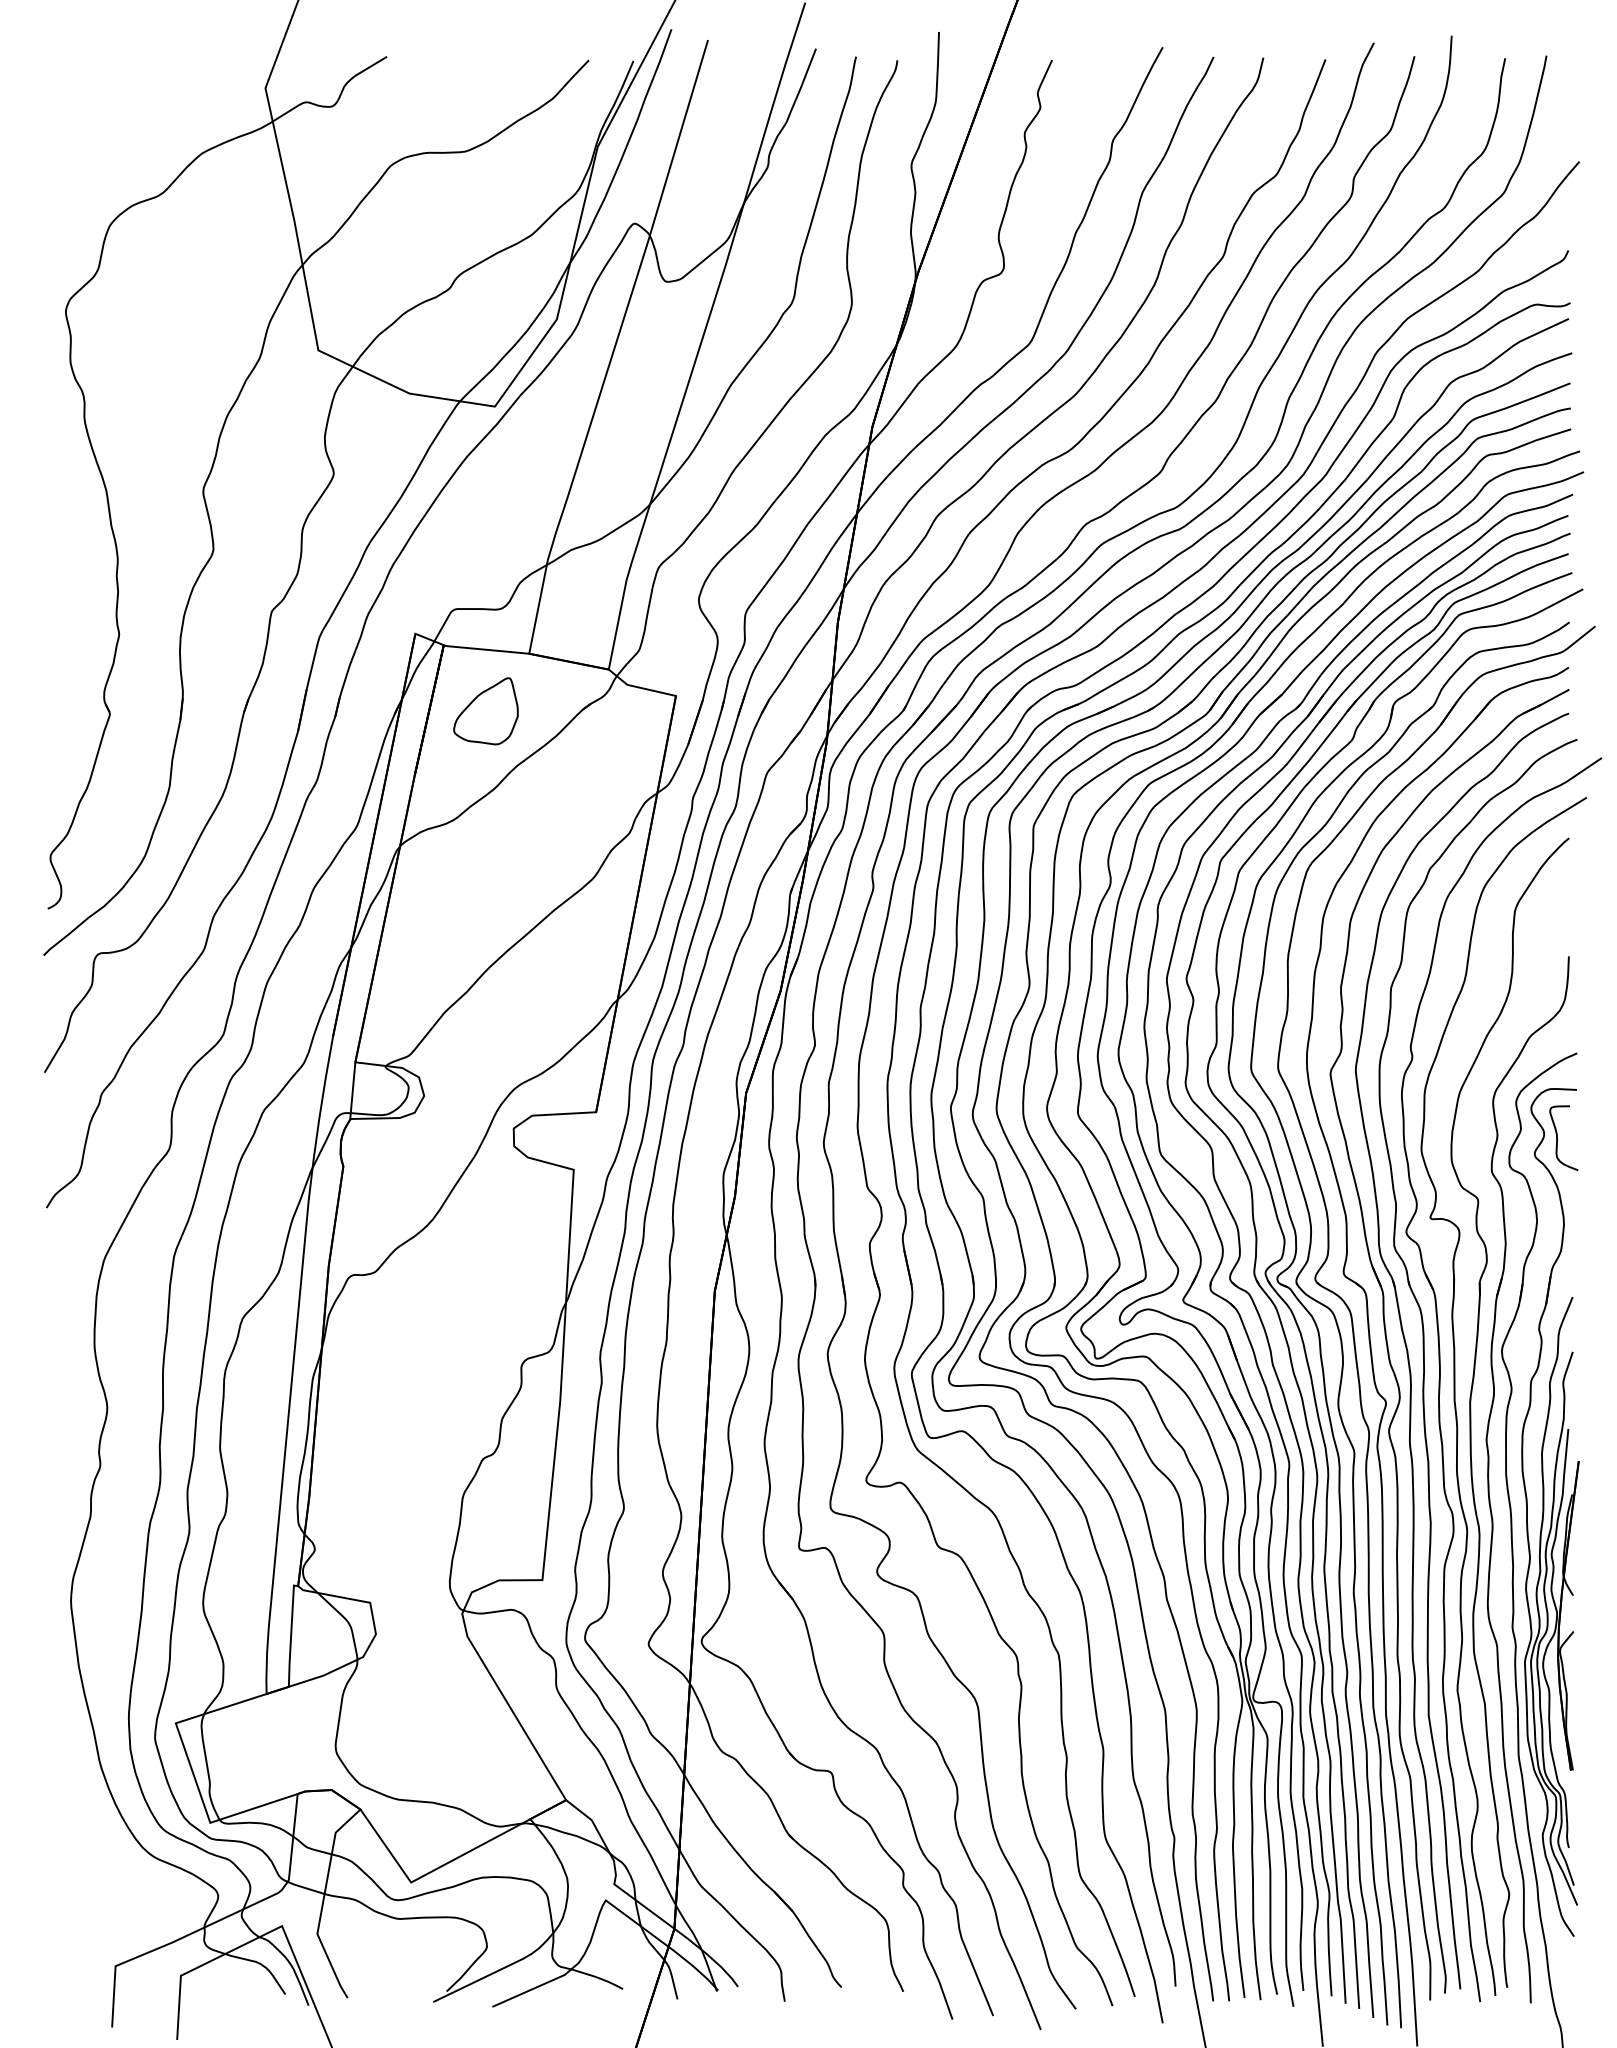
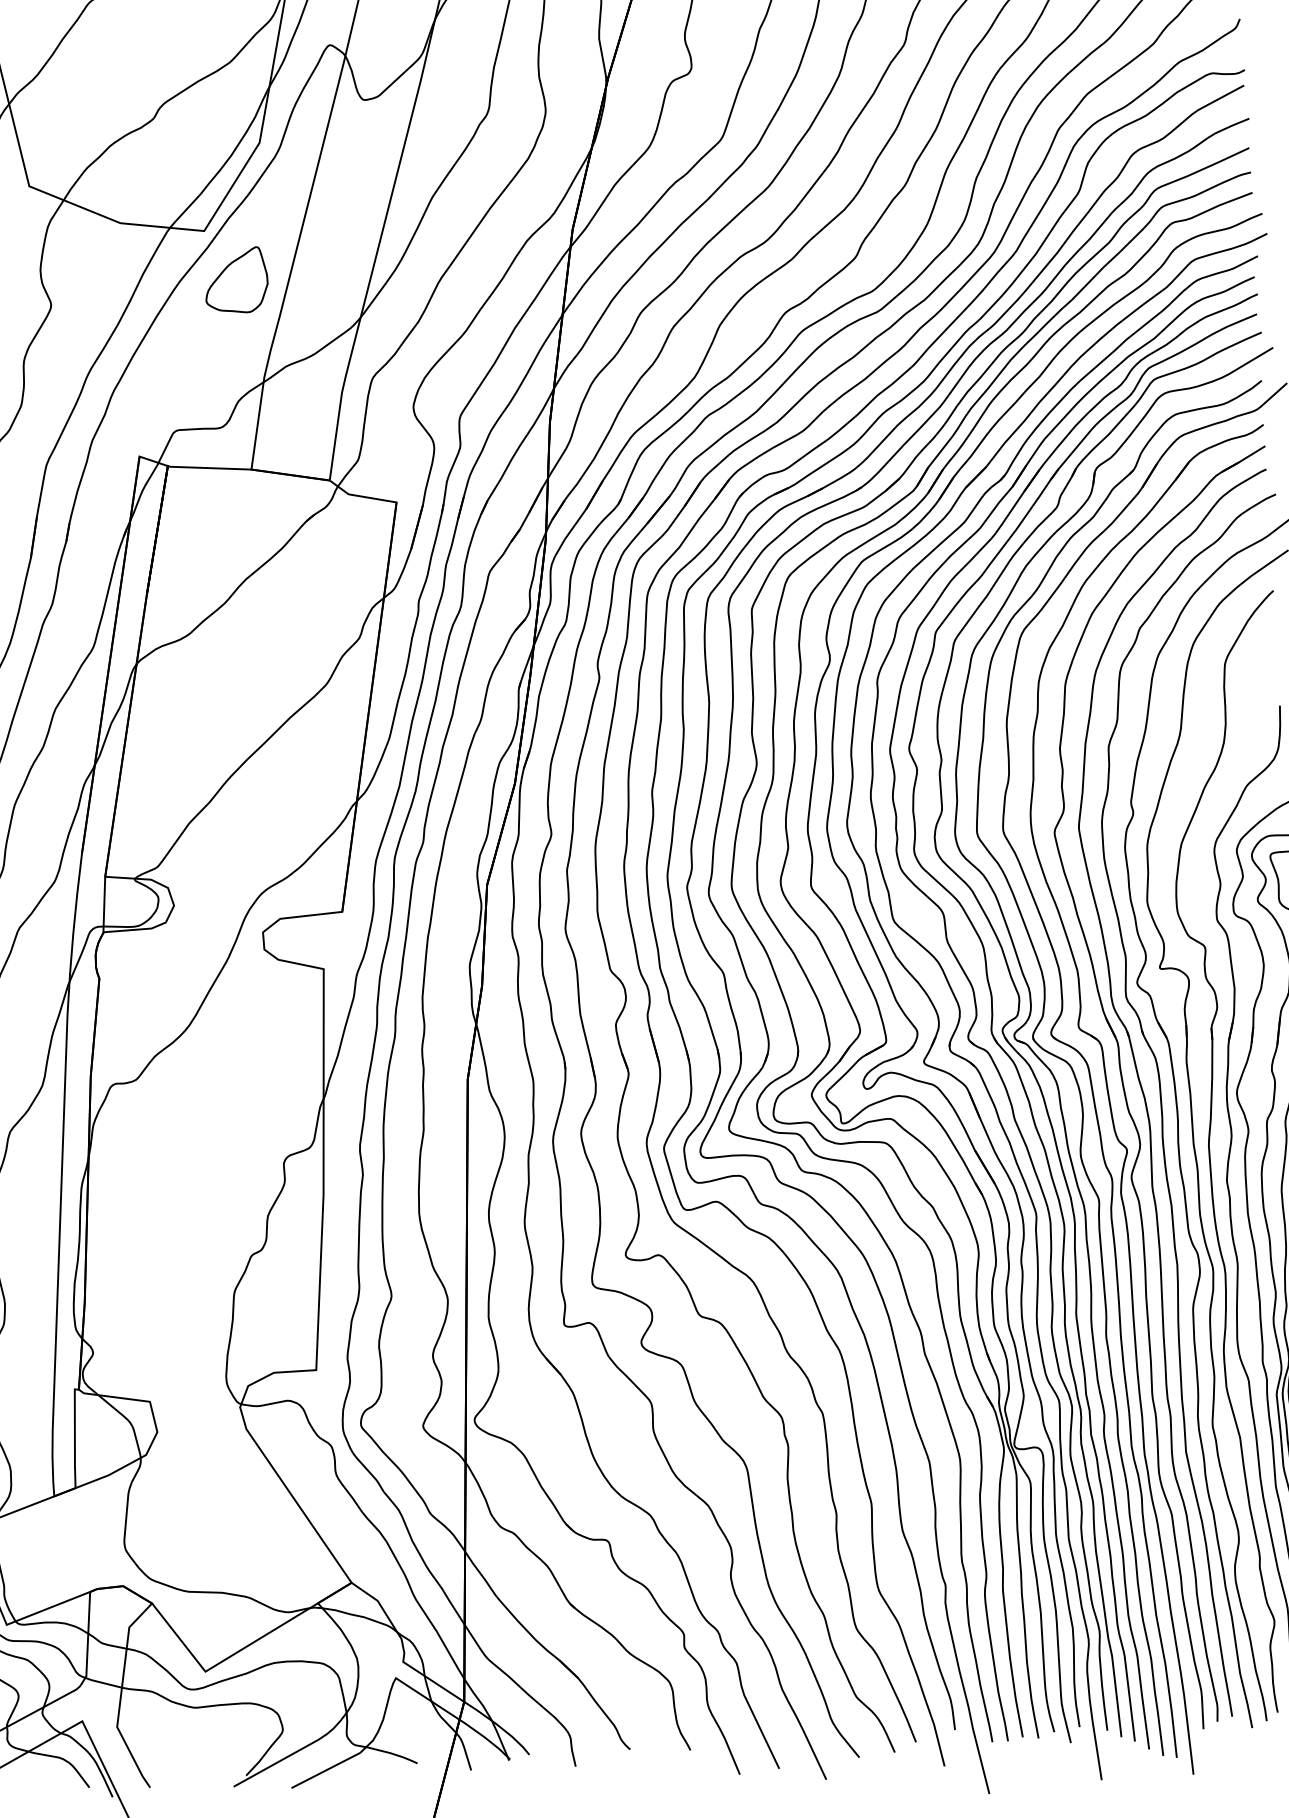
part: (485, 711) -> (235, 280), moved

